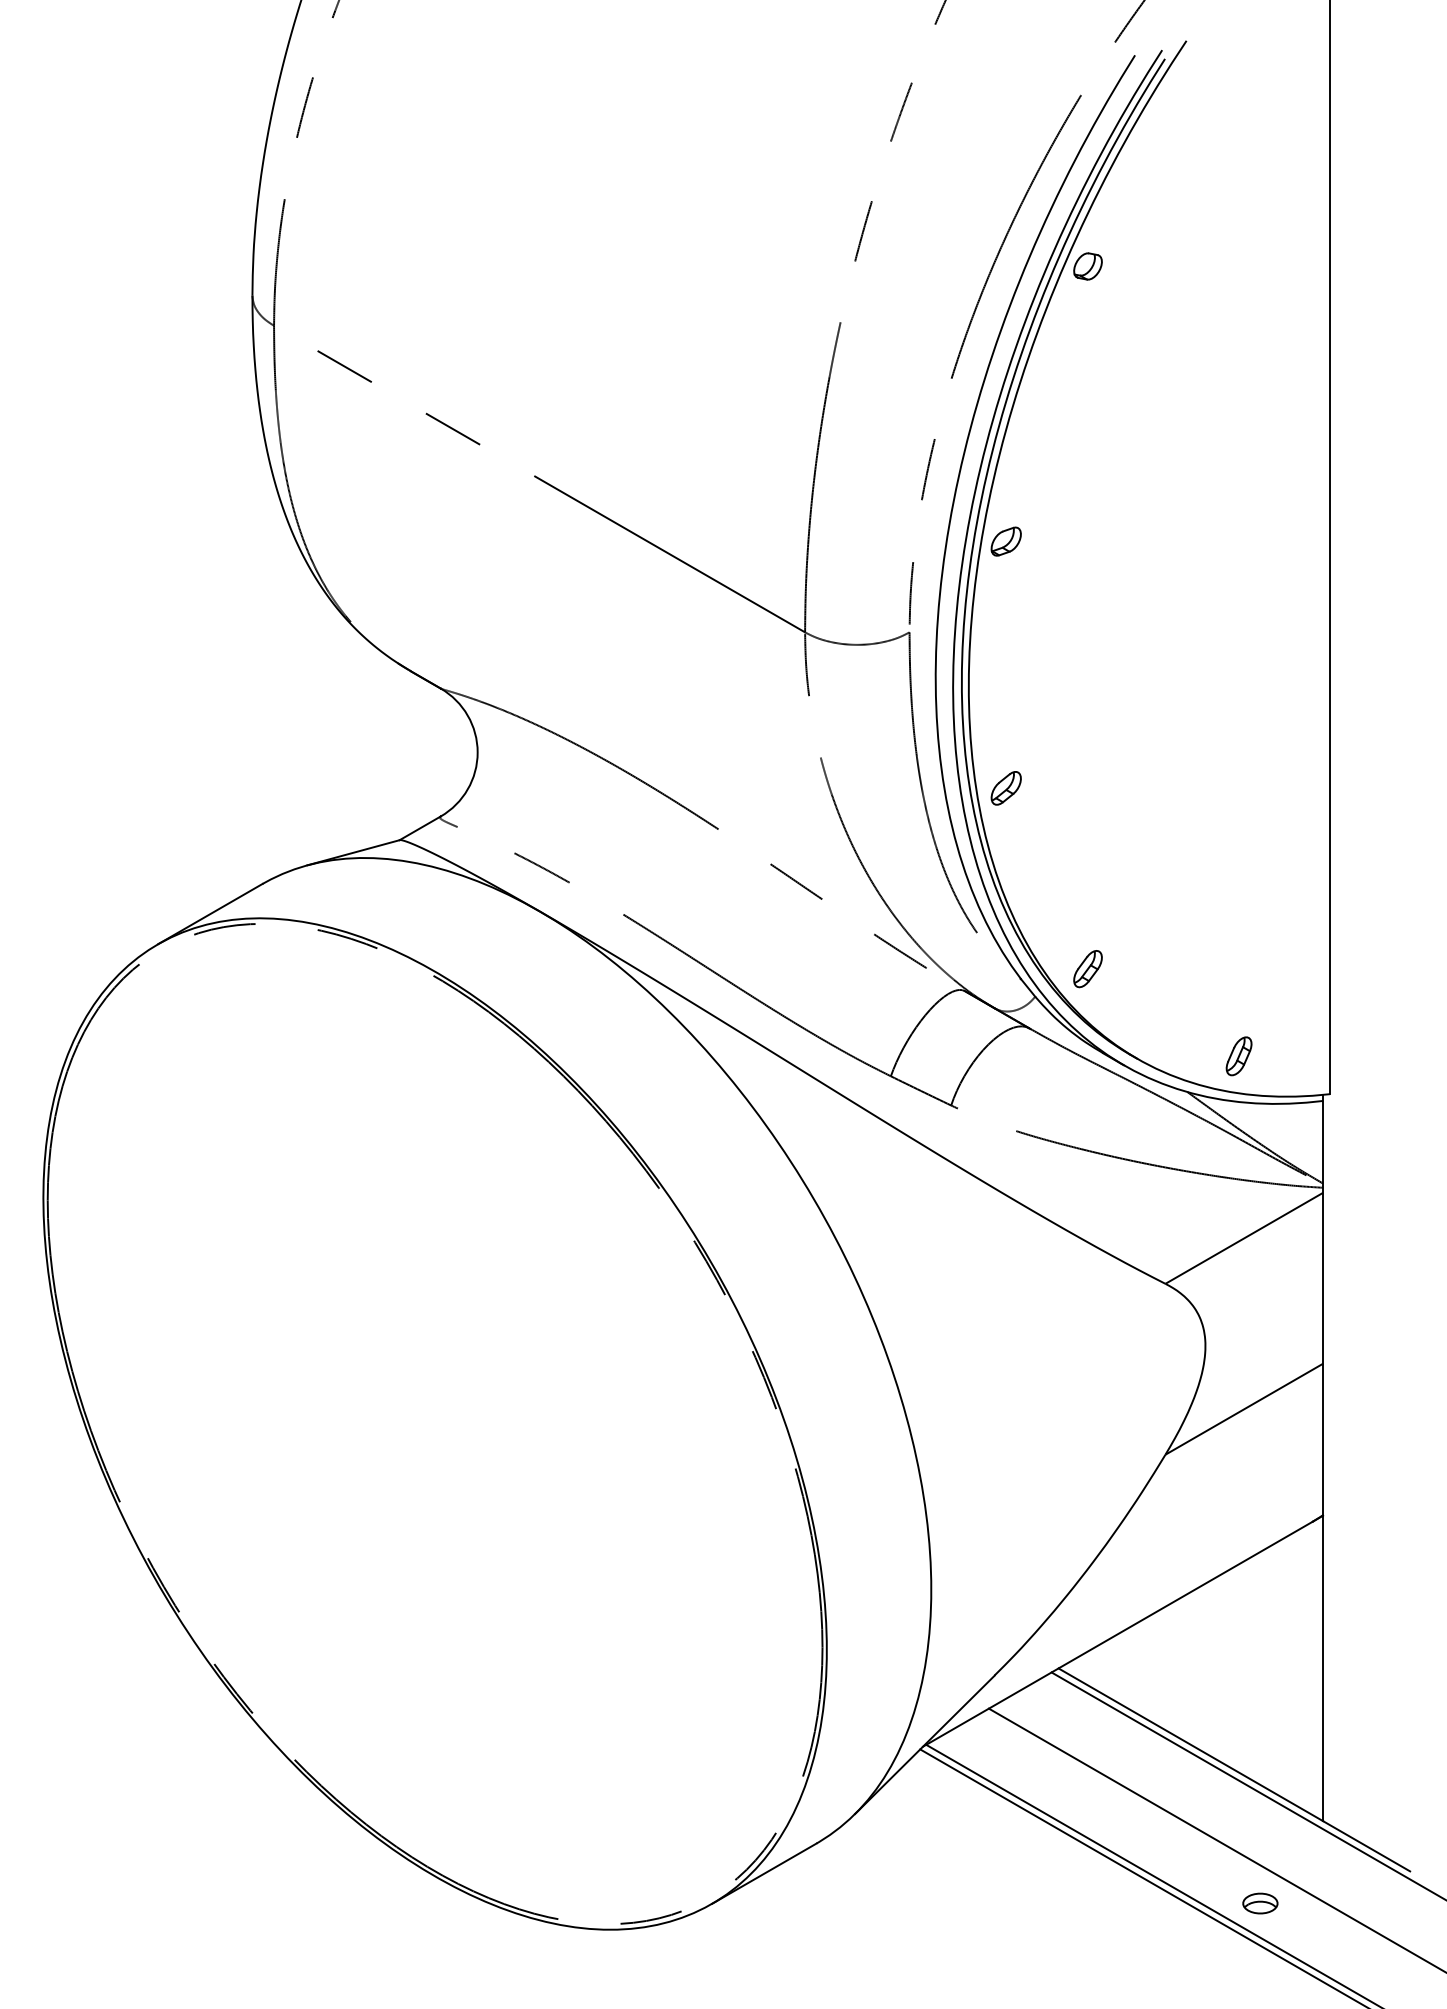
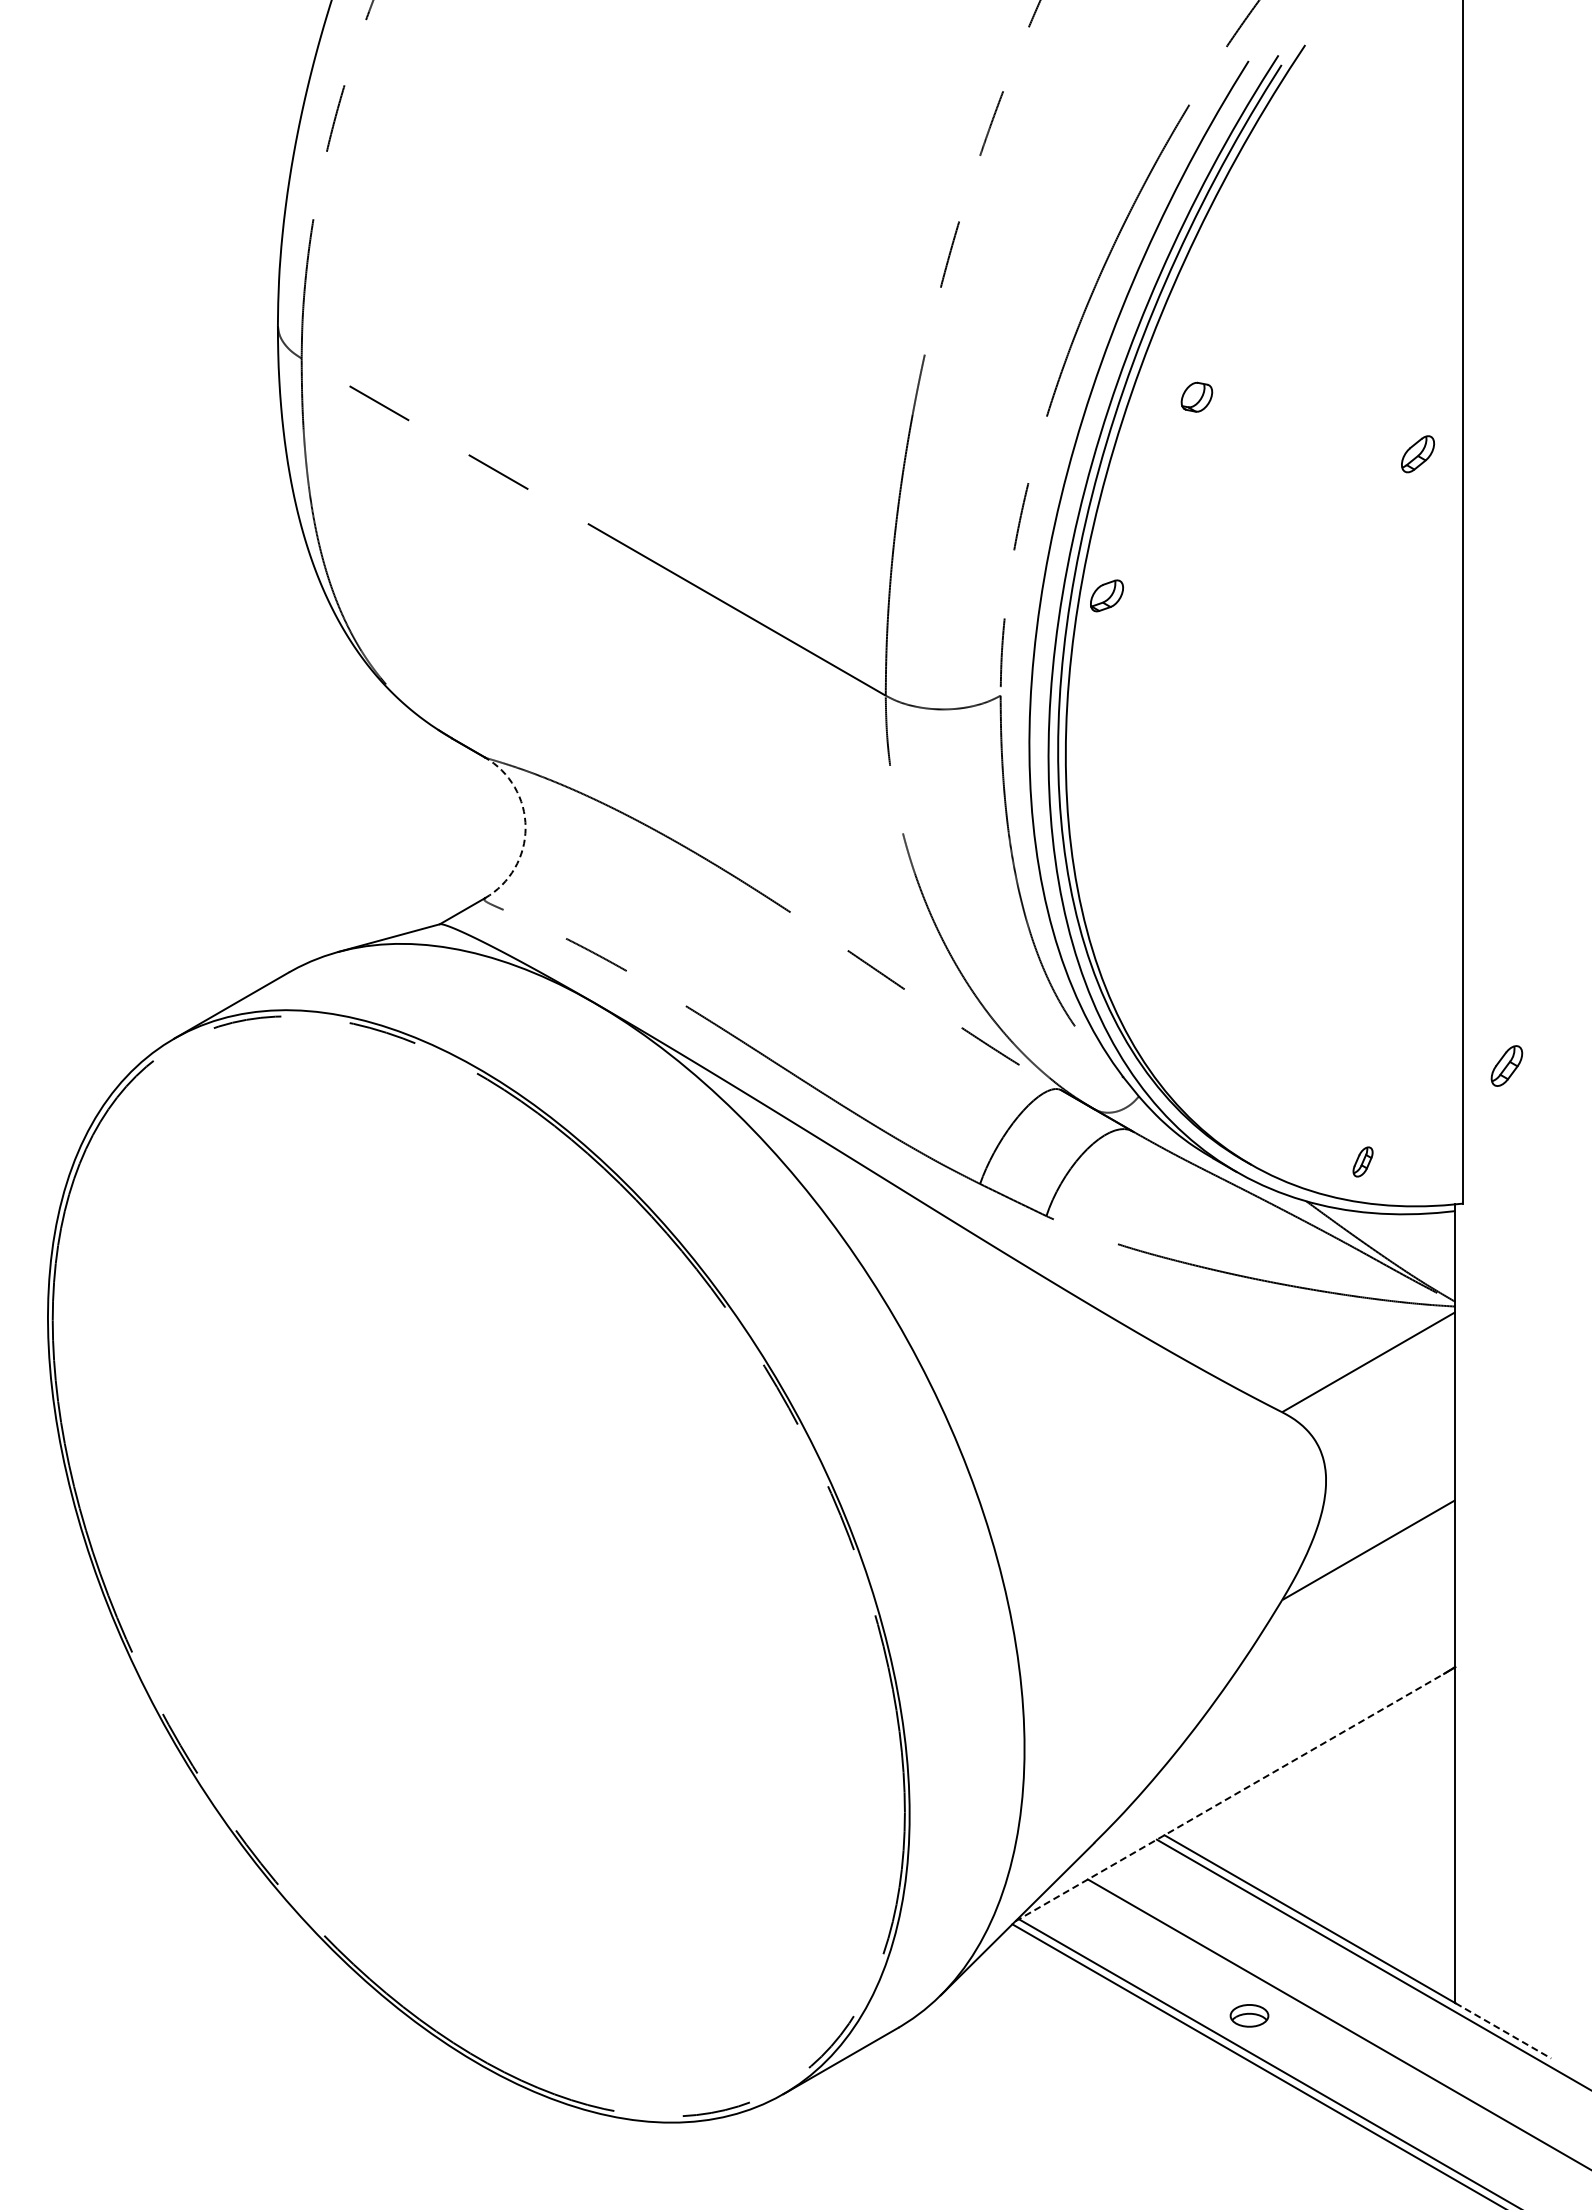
part: (1087, 265) -> (1196, 396), moved
arc: (477, 752) -> (525, 827), solid -> dashed
part: (1005, 788) -> (1417, 454), moved
part: (1087, 968) -> (1506, 1065), moved
part: (1238, 1055) -> (1362, 1161), size x0.7
line: (1118, 1634) -> (1230, 1797), solid -> dashed
line: (1366, 1846) -> (1503, 2031), solid -> dashed
part: (1260, 1903) -> (1249, 2015), moved

